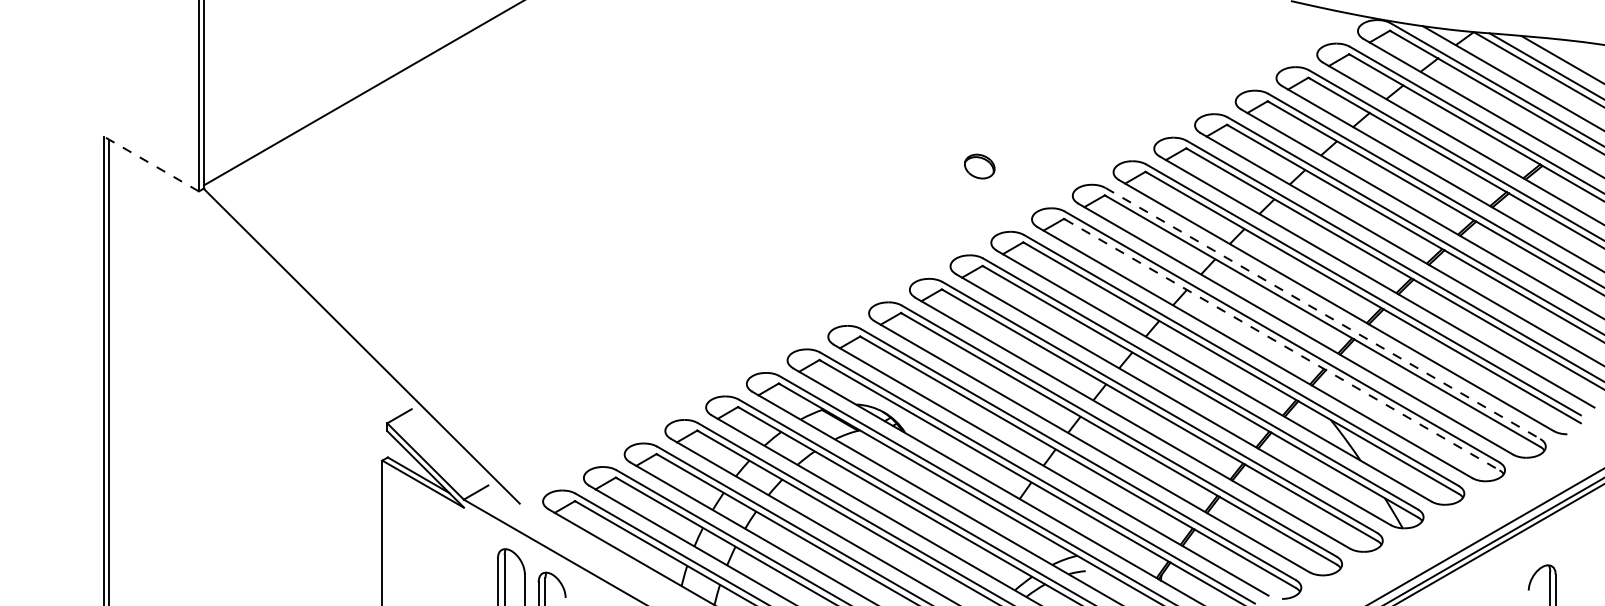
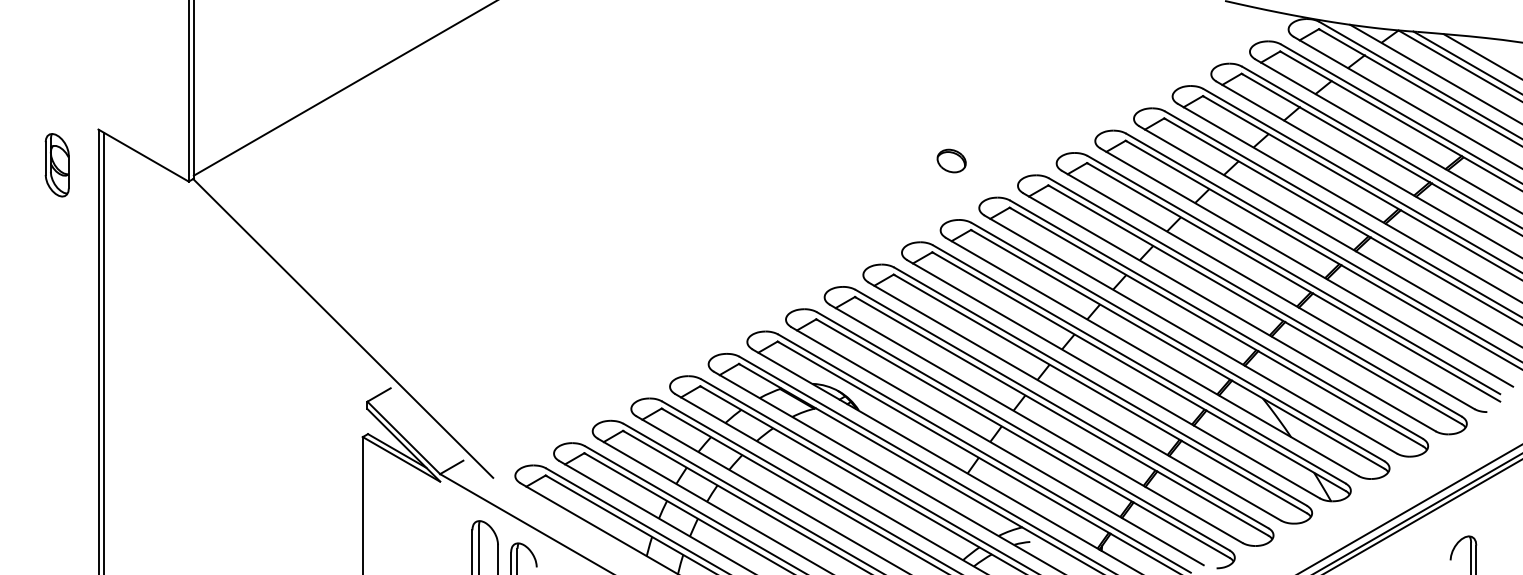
line: (151, 163) -> (143, 155), dashed -> solid
part: (979, 166) -> (951, 160), moved
part: (59, 174) -> (56, 165), added
line: (1323, 313) -> (1255, 297), dashed -> solid
line: (1283, 345) -> (1217, 327), dashed -> solid

